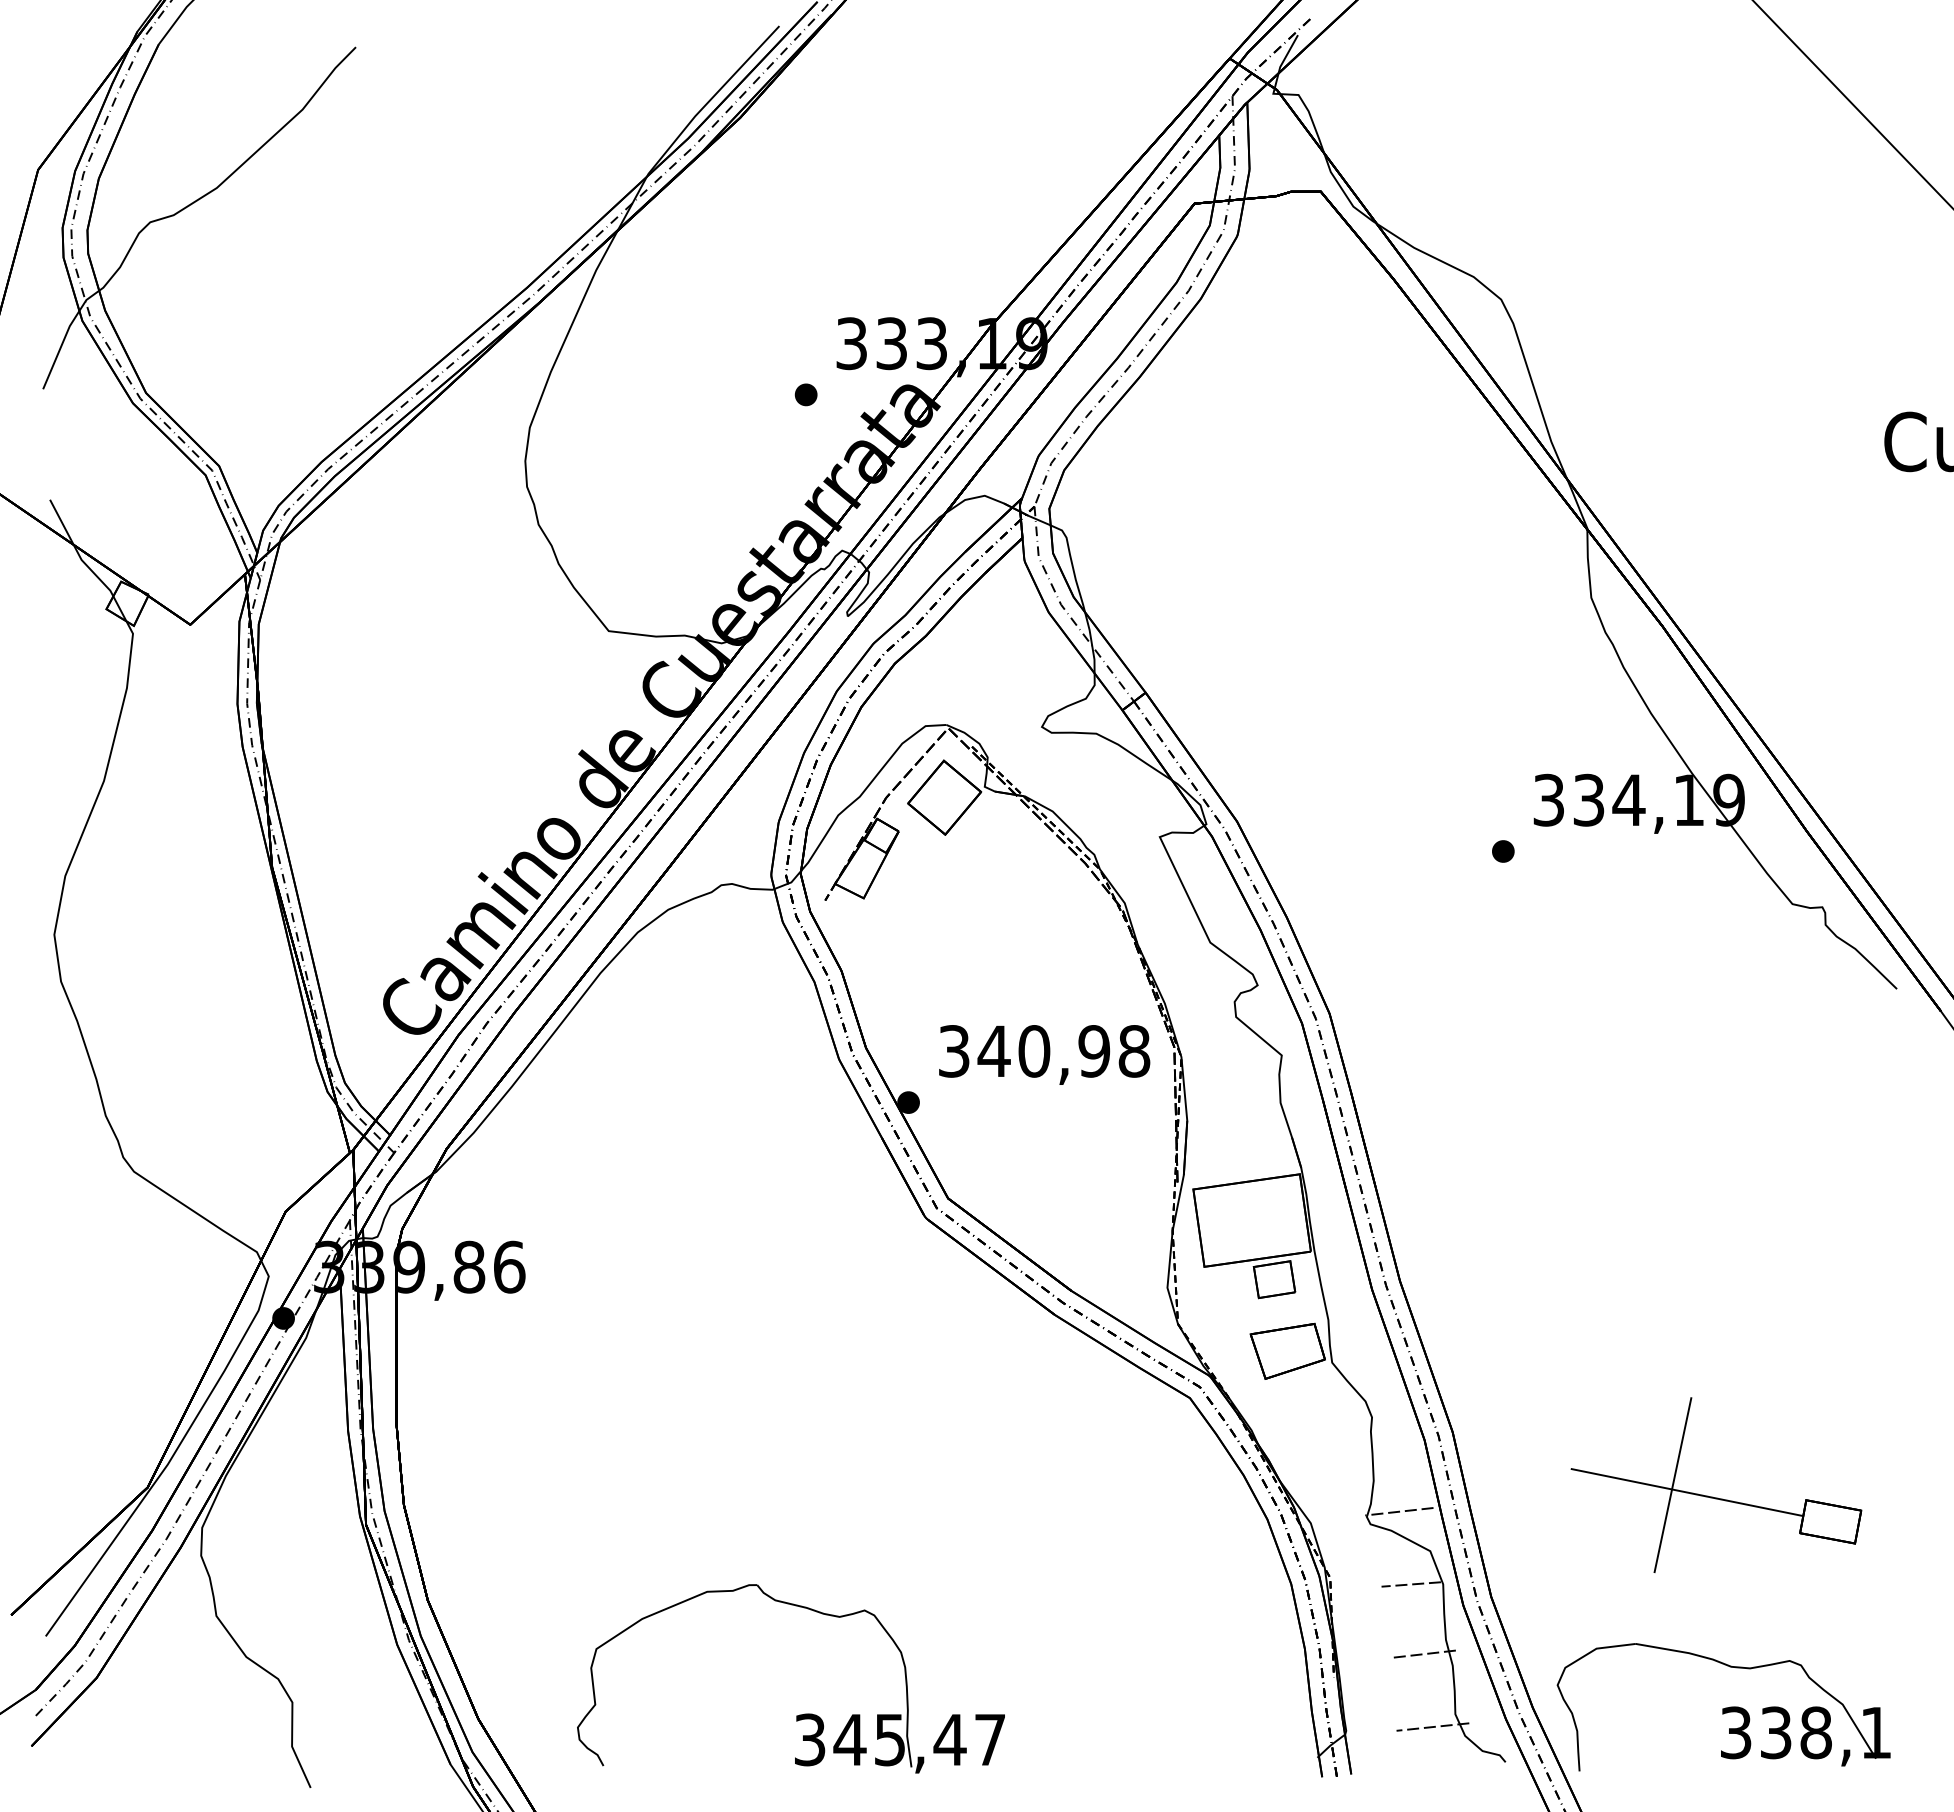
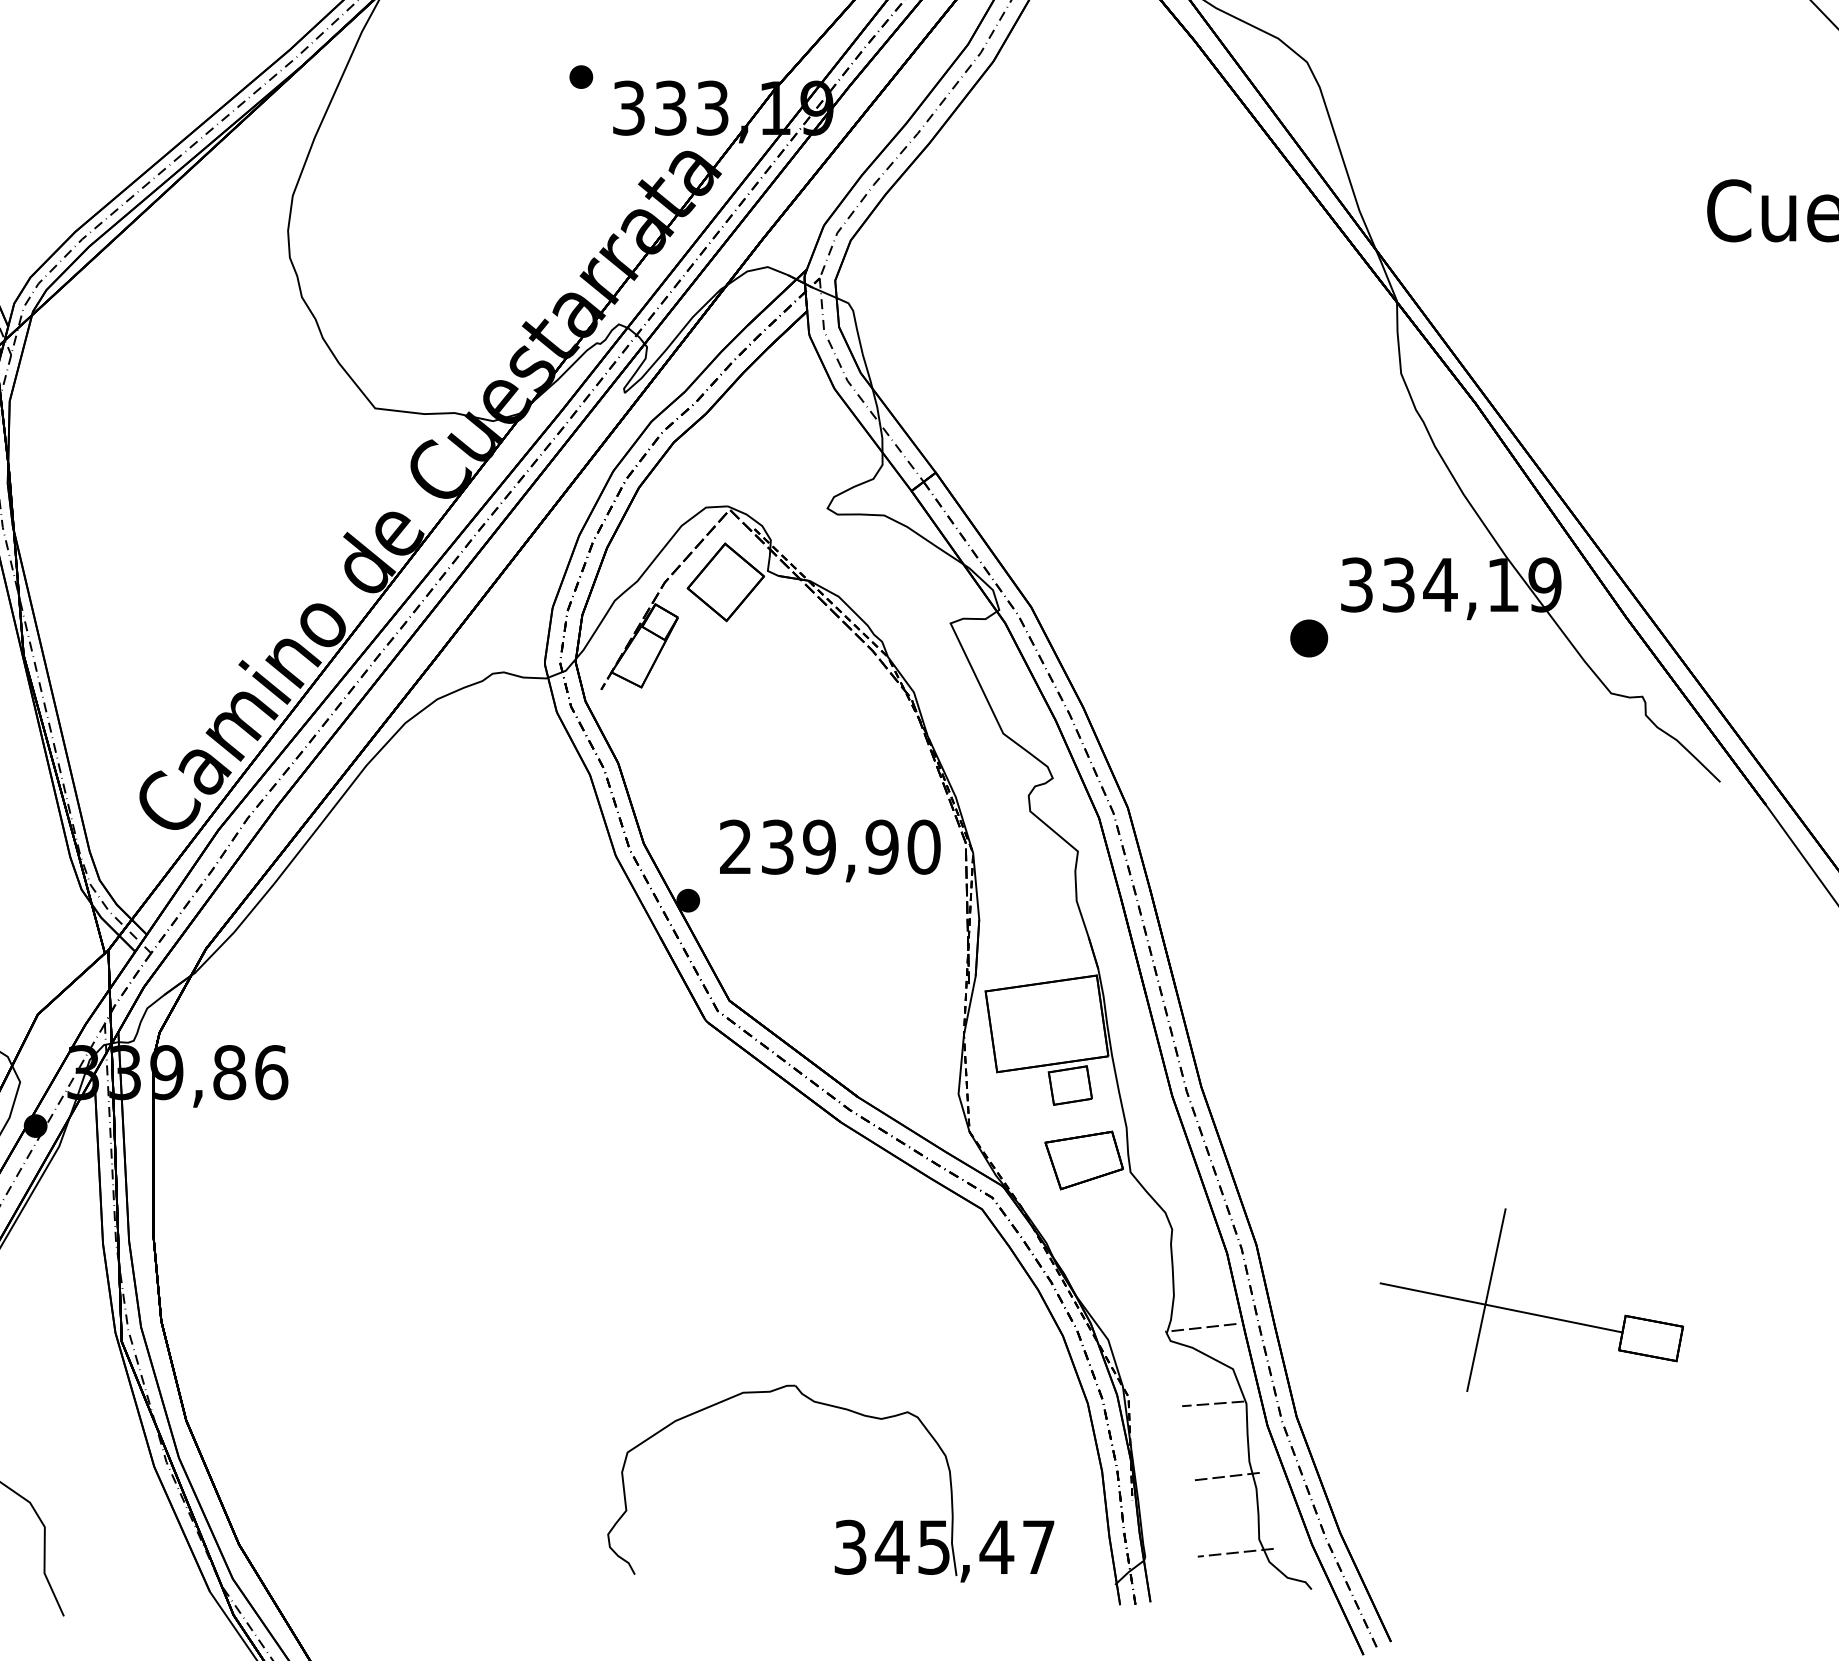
part: (805, 394) -> (580, 76), moved
part: (1503, 851) -> (1309, 638), size x1.6
text: (1044, 1051) -> (830, 847), 340,98 -> 239,90
part: (1723, 1707) -> (1539, 1532), removed
part: (799, 1714) -> (839, 1520), moved

